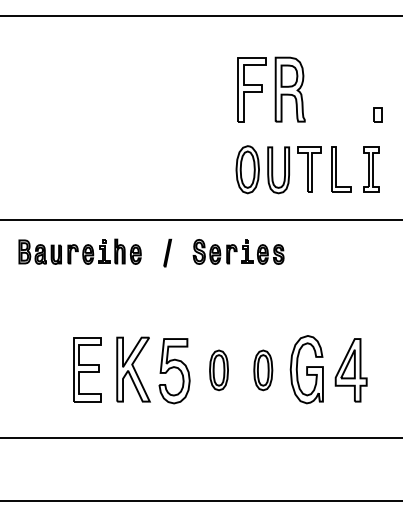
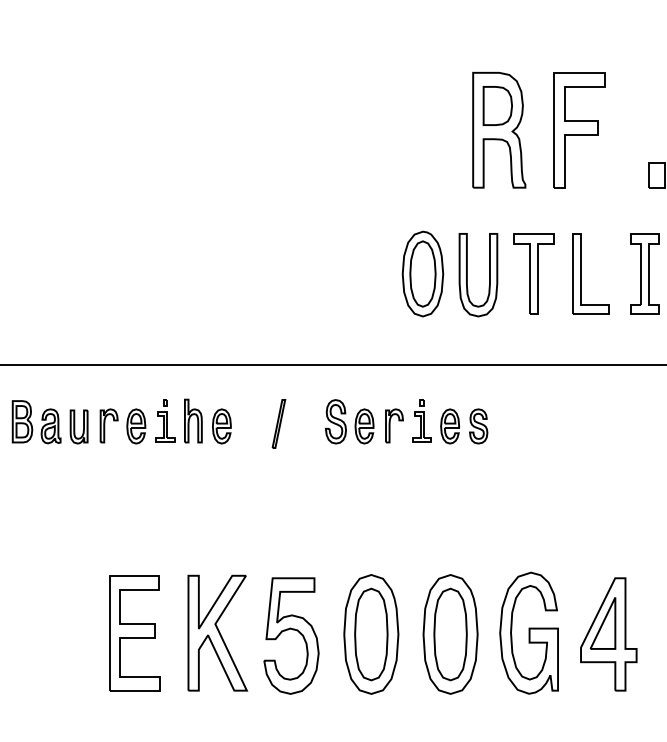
part: (251, 89) -> (578, 129), moved
part: (218, 370) -> (370, 634), size x1.67
part: (263, 370) -> (451, 634), size x1.67

